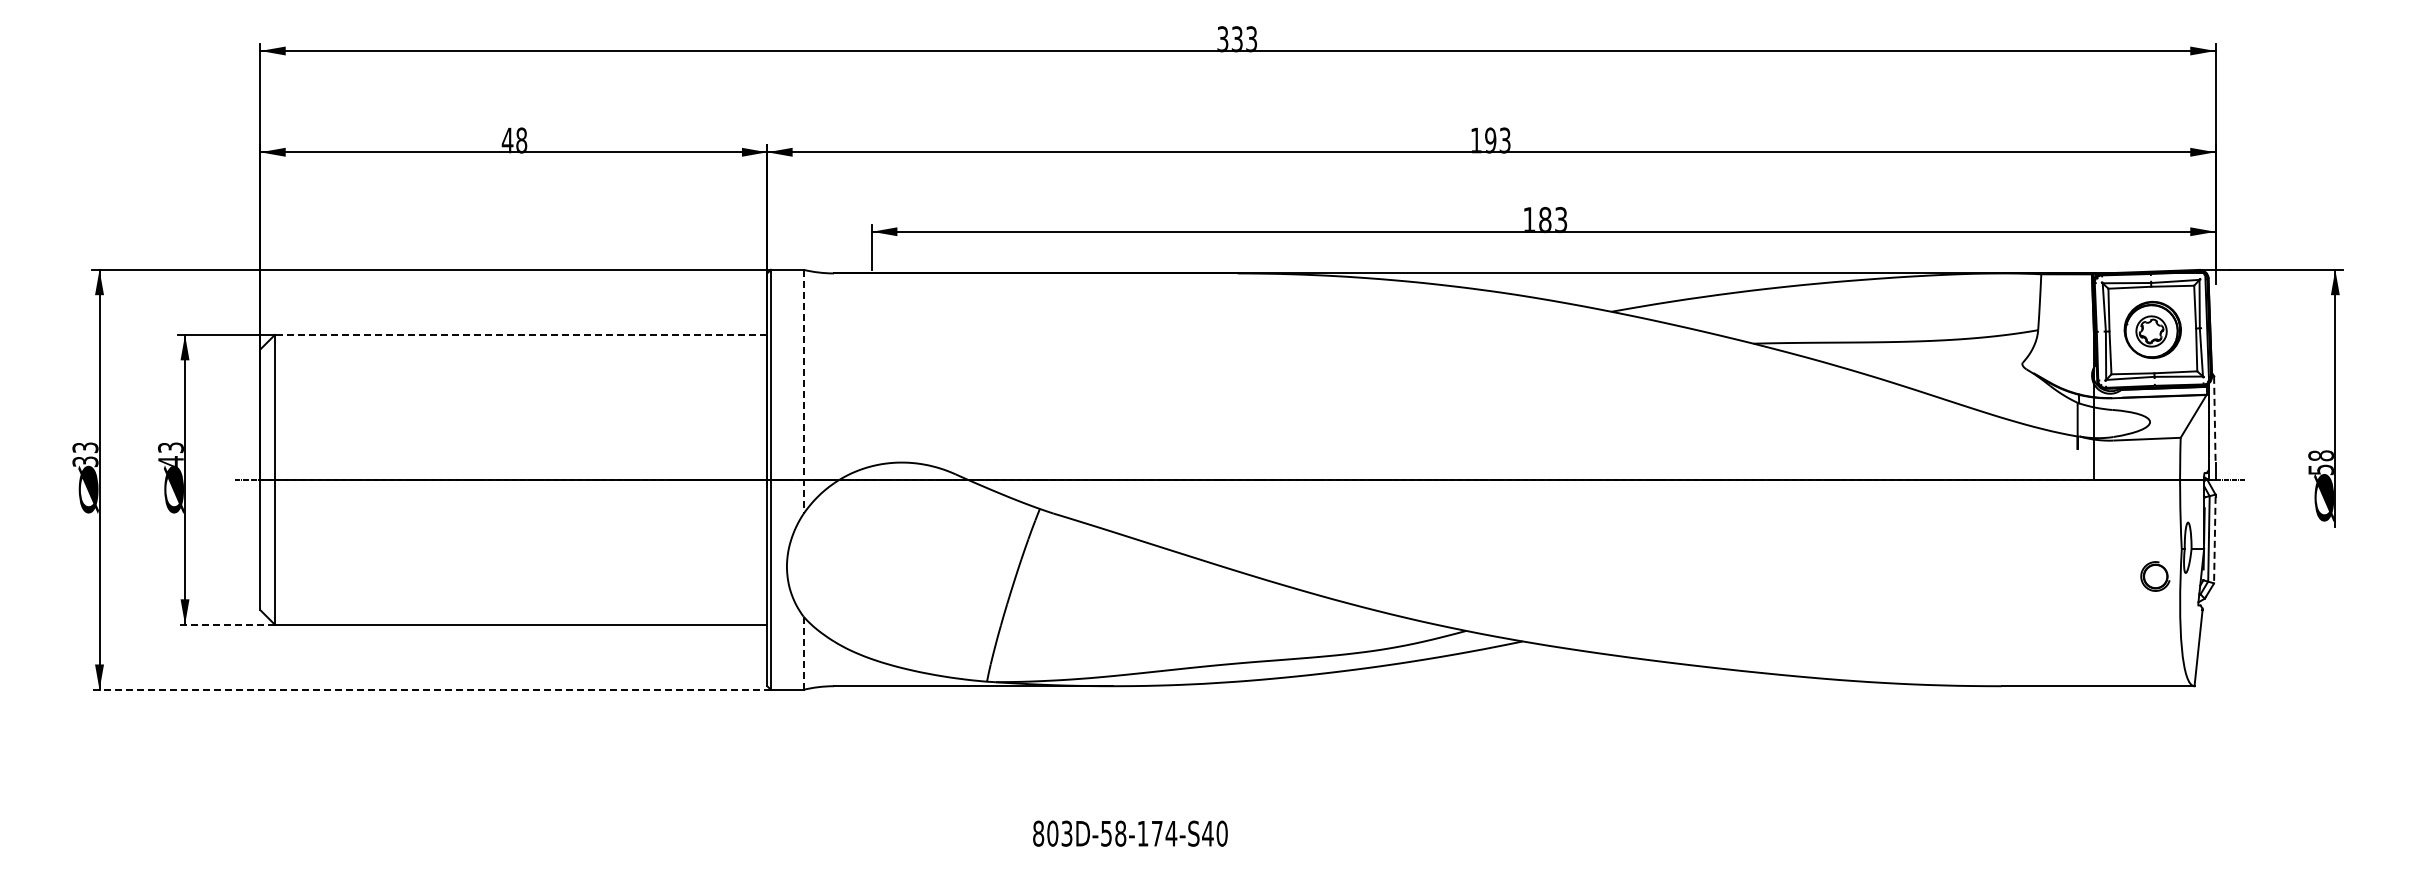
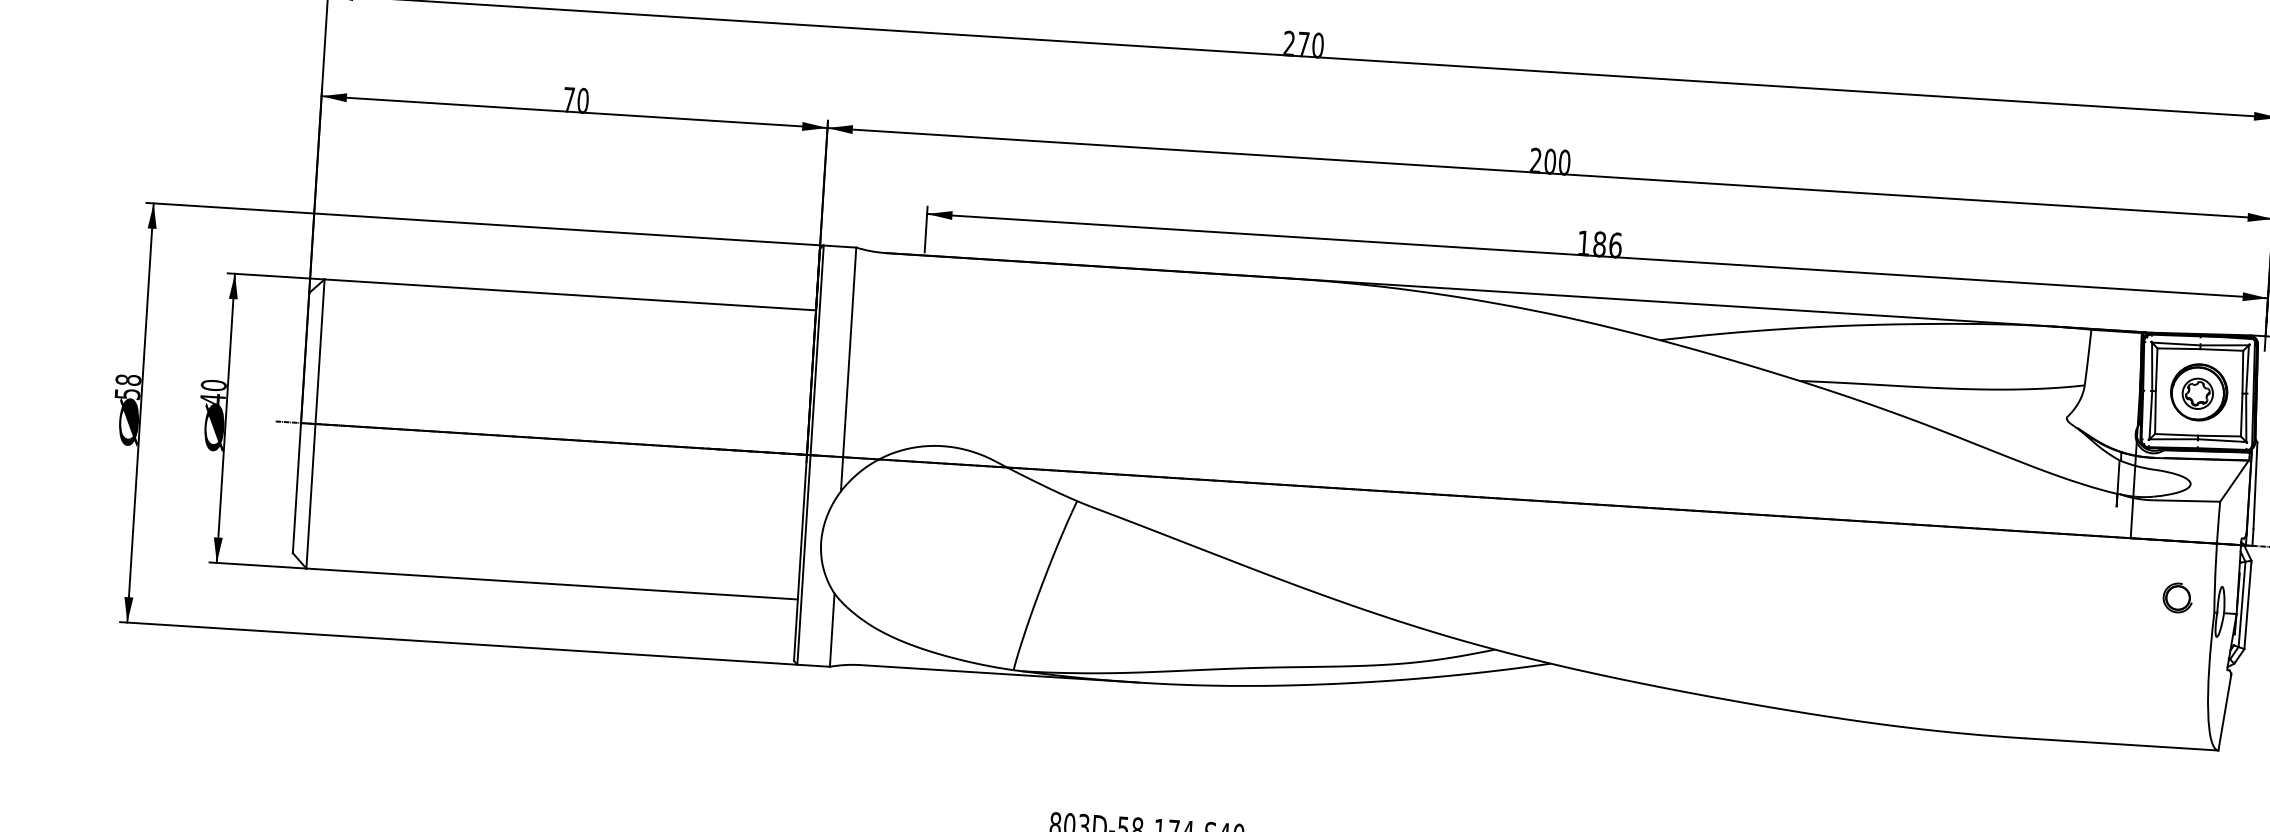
text: (1237, 39) -> (1303, 44), 333 -> 270
text: (514, 140) -> (575, 100), 48 -> 70
text: (1490, 140) -> (1550, 161), 193 -> 200
text: (1561, 219) -> (1615, 244), 183 -> 186
line: (520, 334) -> (569, 294), dashed -> solid
line: (803, 392) -> (848, 370), dashed -> solid
line: (2214, 419) -> (2255, 485), dashed -> solid
text: (170, 447) -> (213, 385), 43 -> 40
text: (85, 454) -> (128, 386), 33 -> 58
line: (2214, 539) -> (2247, 605), dashed -> solid
part: (2155, 576) -> (2177, 597), moved
line: (226, 624) -> (258, 565), dashed -> solid
line: (803, 653) -> (832, 630), dashed -> solid
line: (431, 689) -> (458, 643), dashed -> solid

